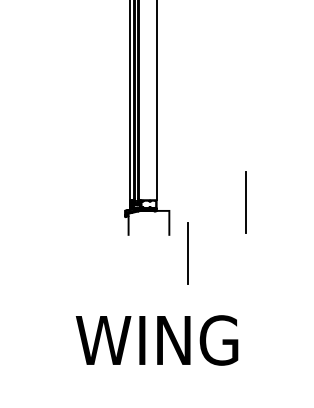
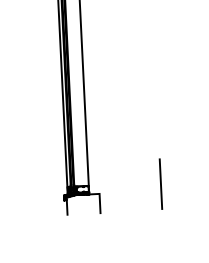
line: (187, 253) -> (115, 227), removed

